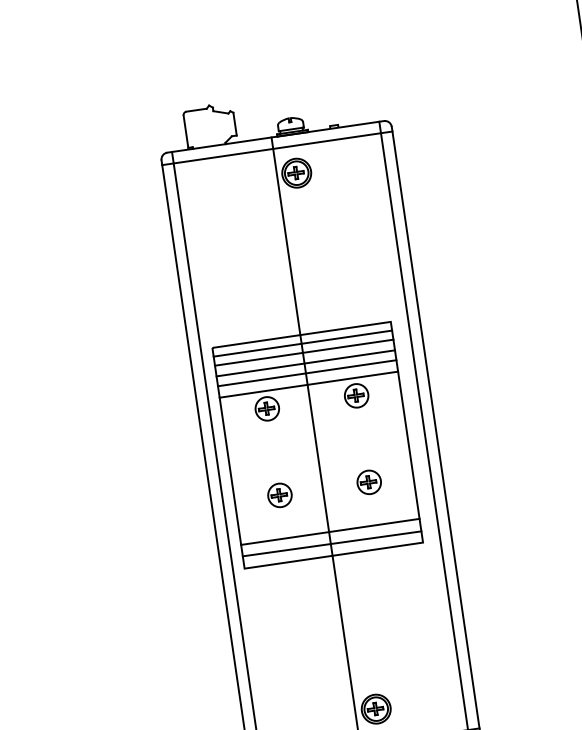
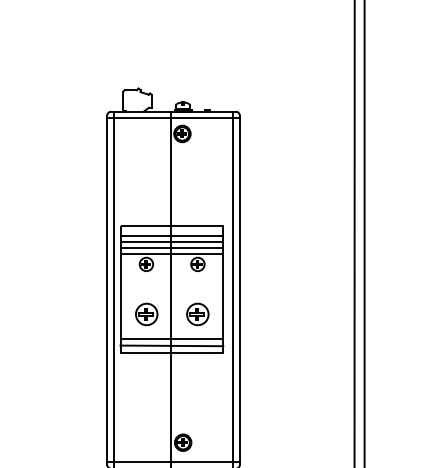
line: (302, 343) -> (171, 230), removed
part: (368, 481) -> (197, 313), size x1.6
part: (278, 494) -> (145, 313), size x1.6

